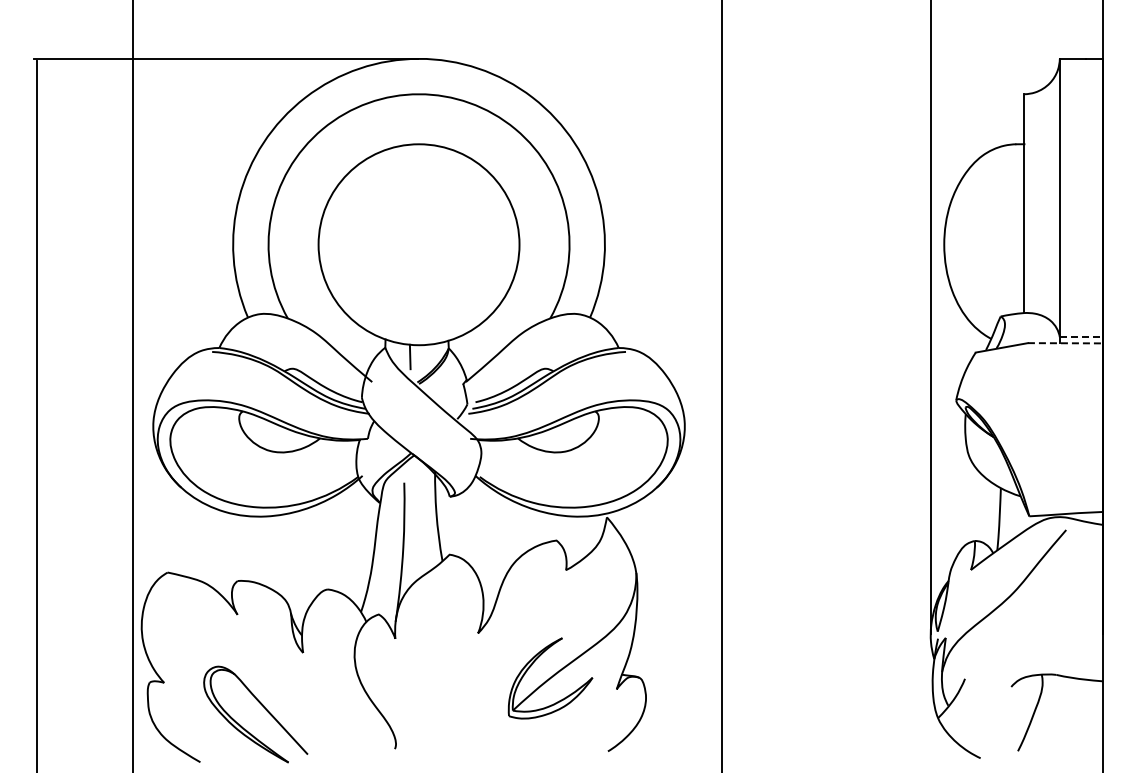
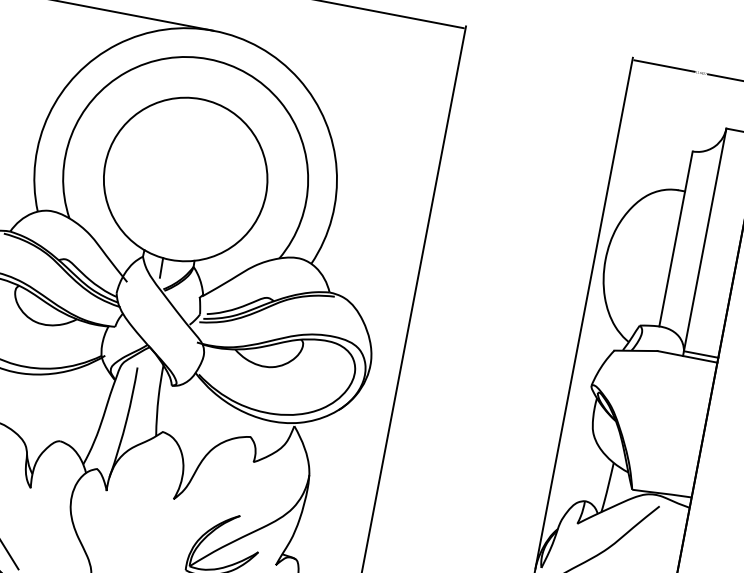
line: (1081, 337) -> (701, 354), dashed -> solid
line: (1065, 343) -> (687, 357), dashed -> solid

